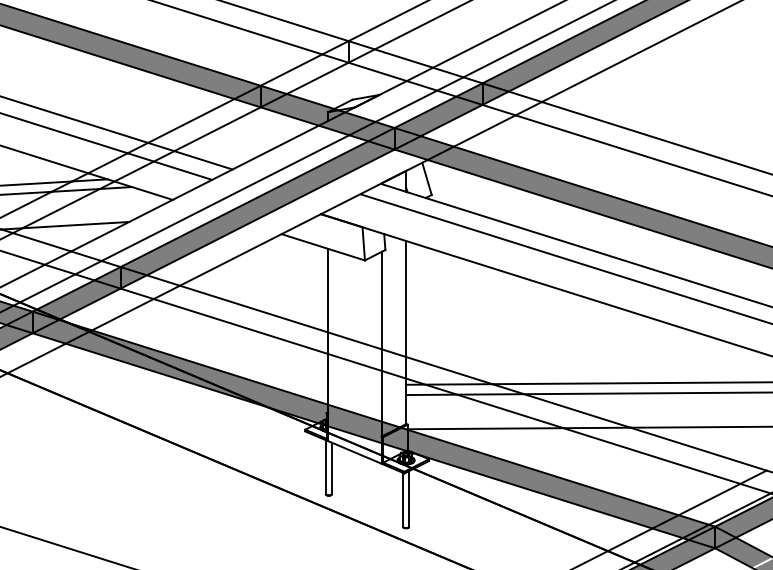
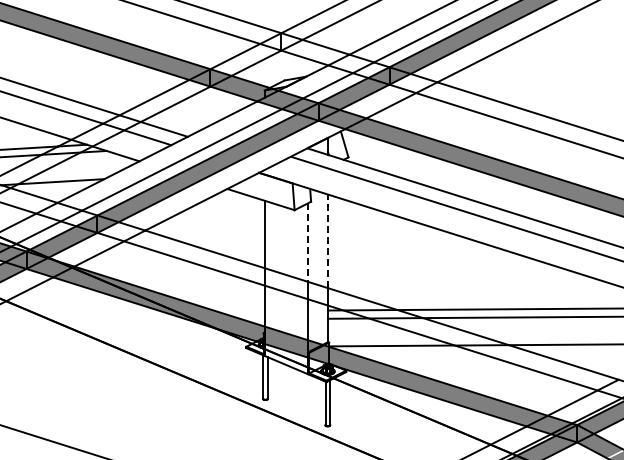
line: (405, 299) -> (327, 241), solid -> dashed
line: (382, 301) -> (308, 243), solid -> dashed

